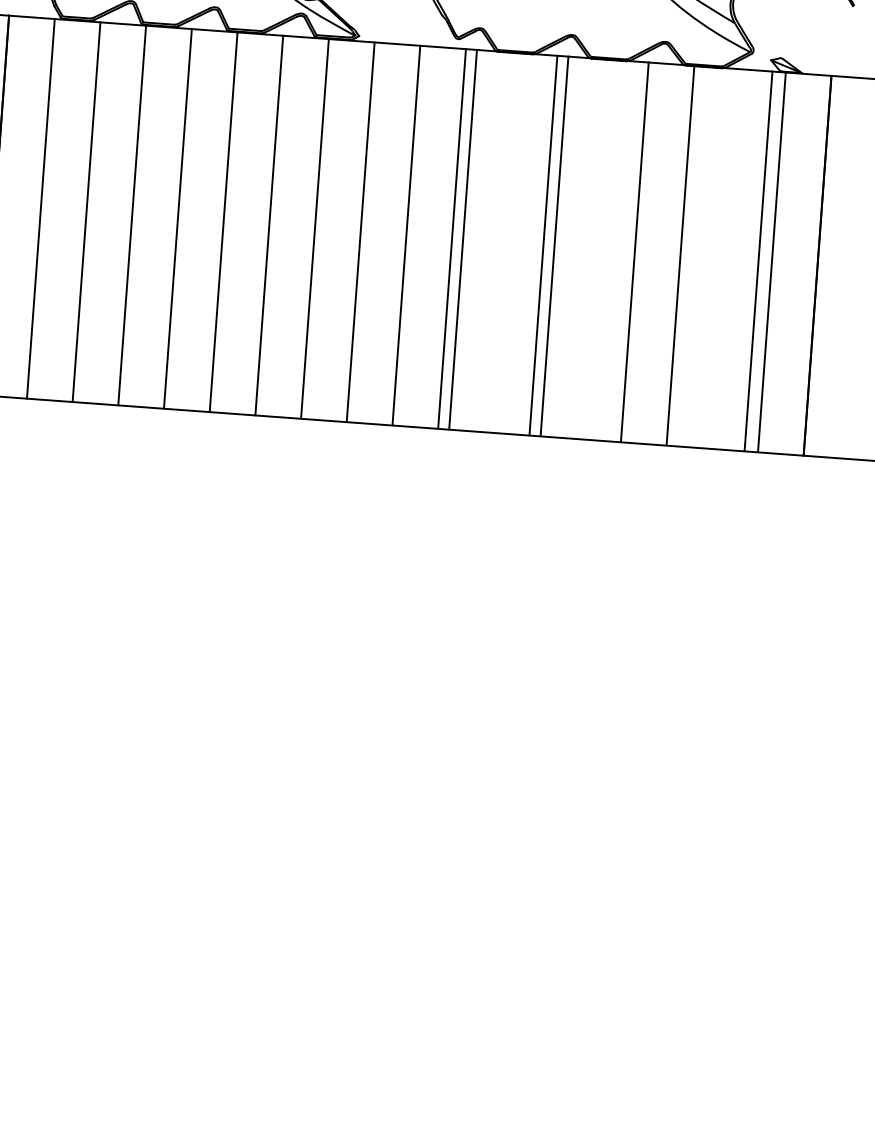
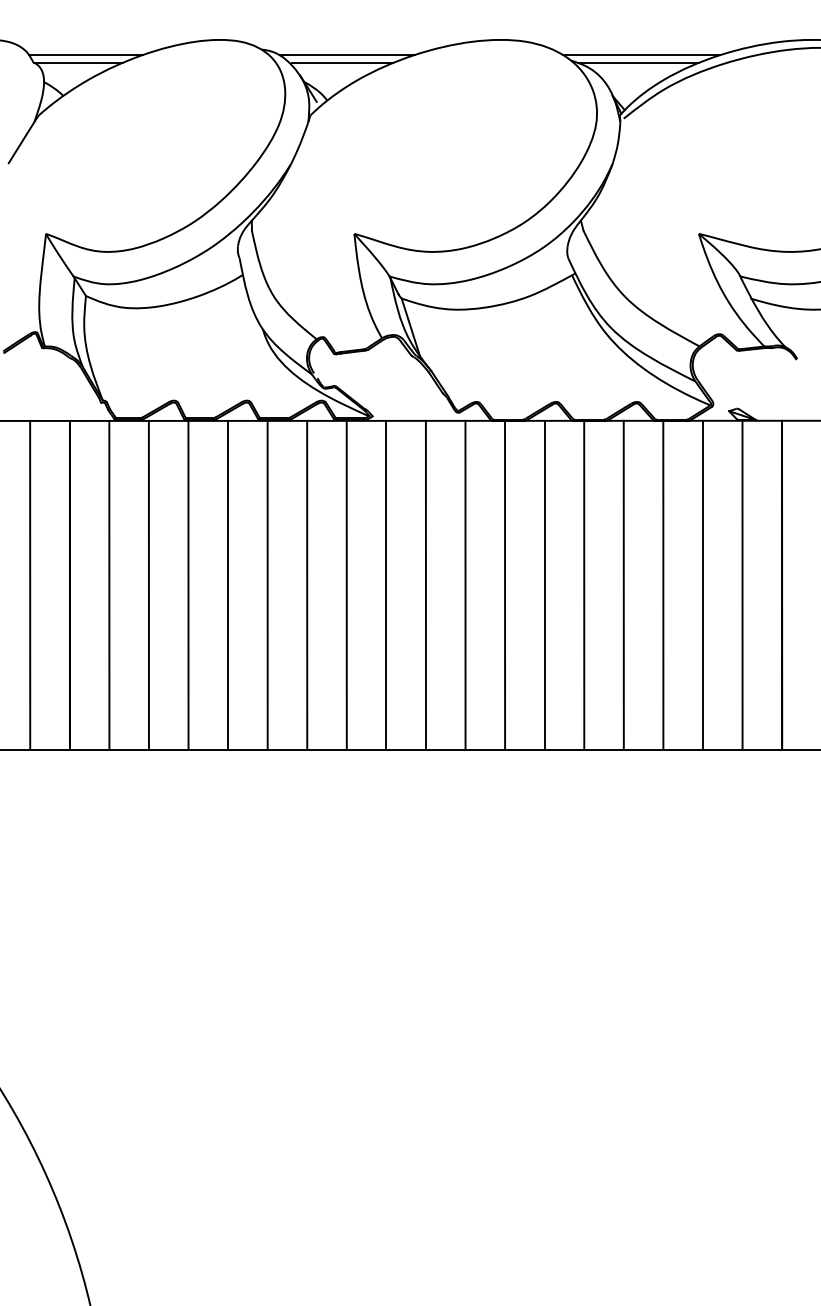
line: (463, 238) -> (505, 584), moved
line: (554, 245) -> (584, 584), moved
line: (758, 260) -> (702, 584), moved

